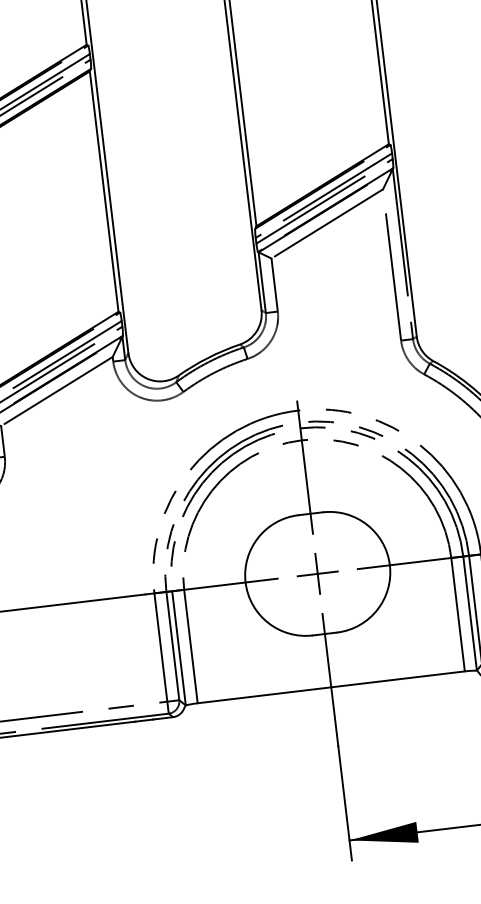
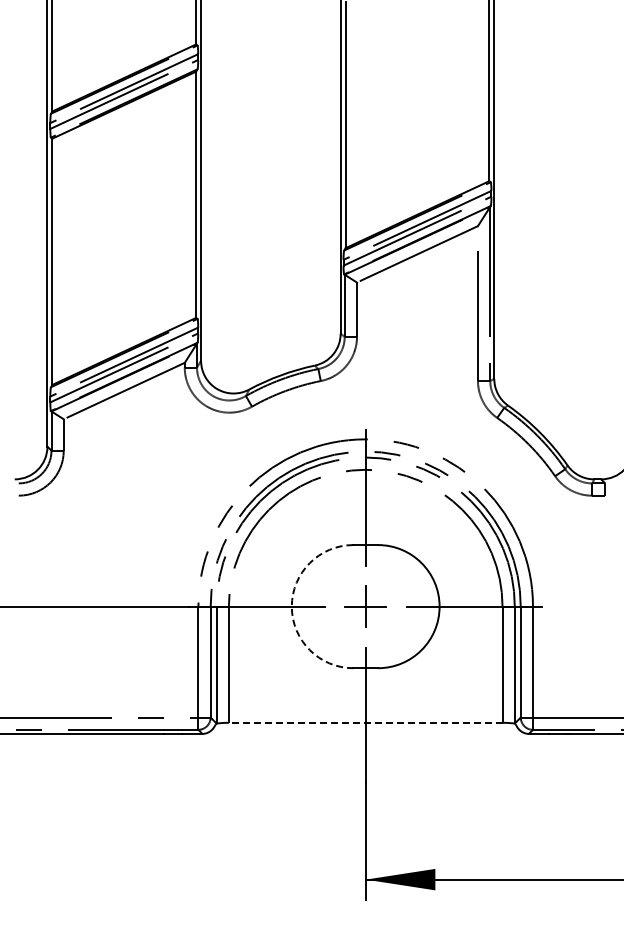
arc: (245, 582) -> (291, 606), solid -> dashed
line: (331, 687) -> (365, 722), solid -> dashed

